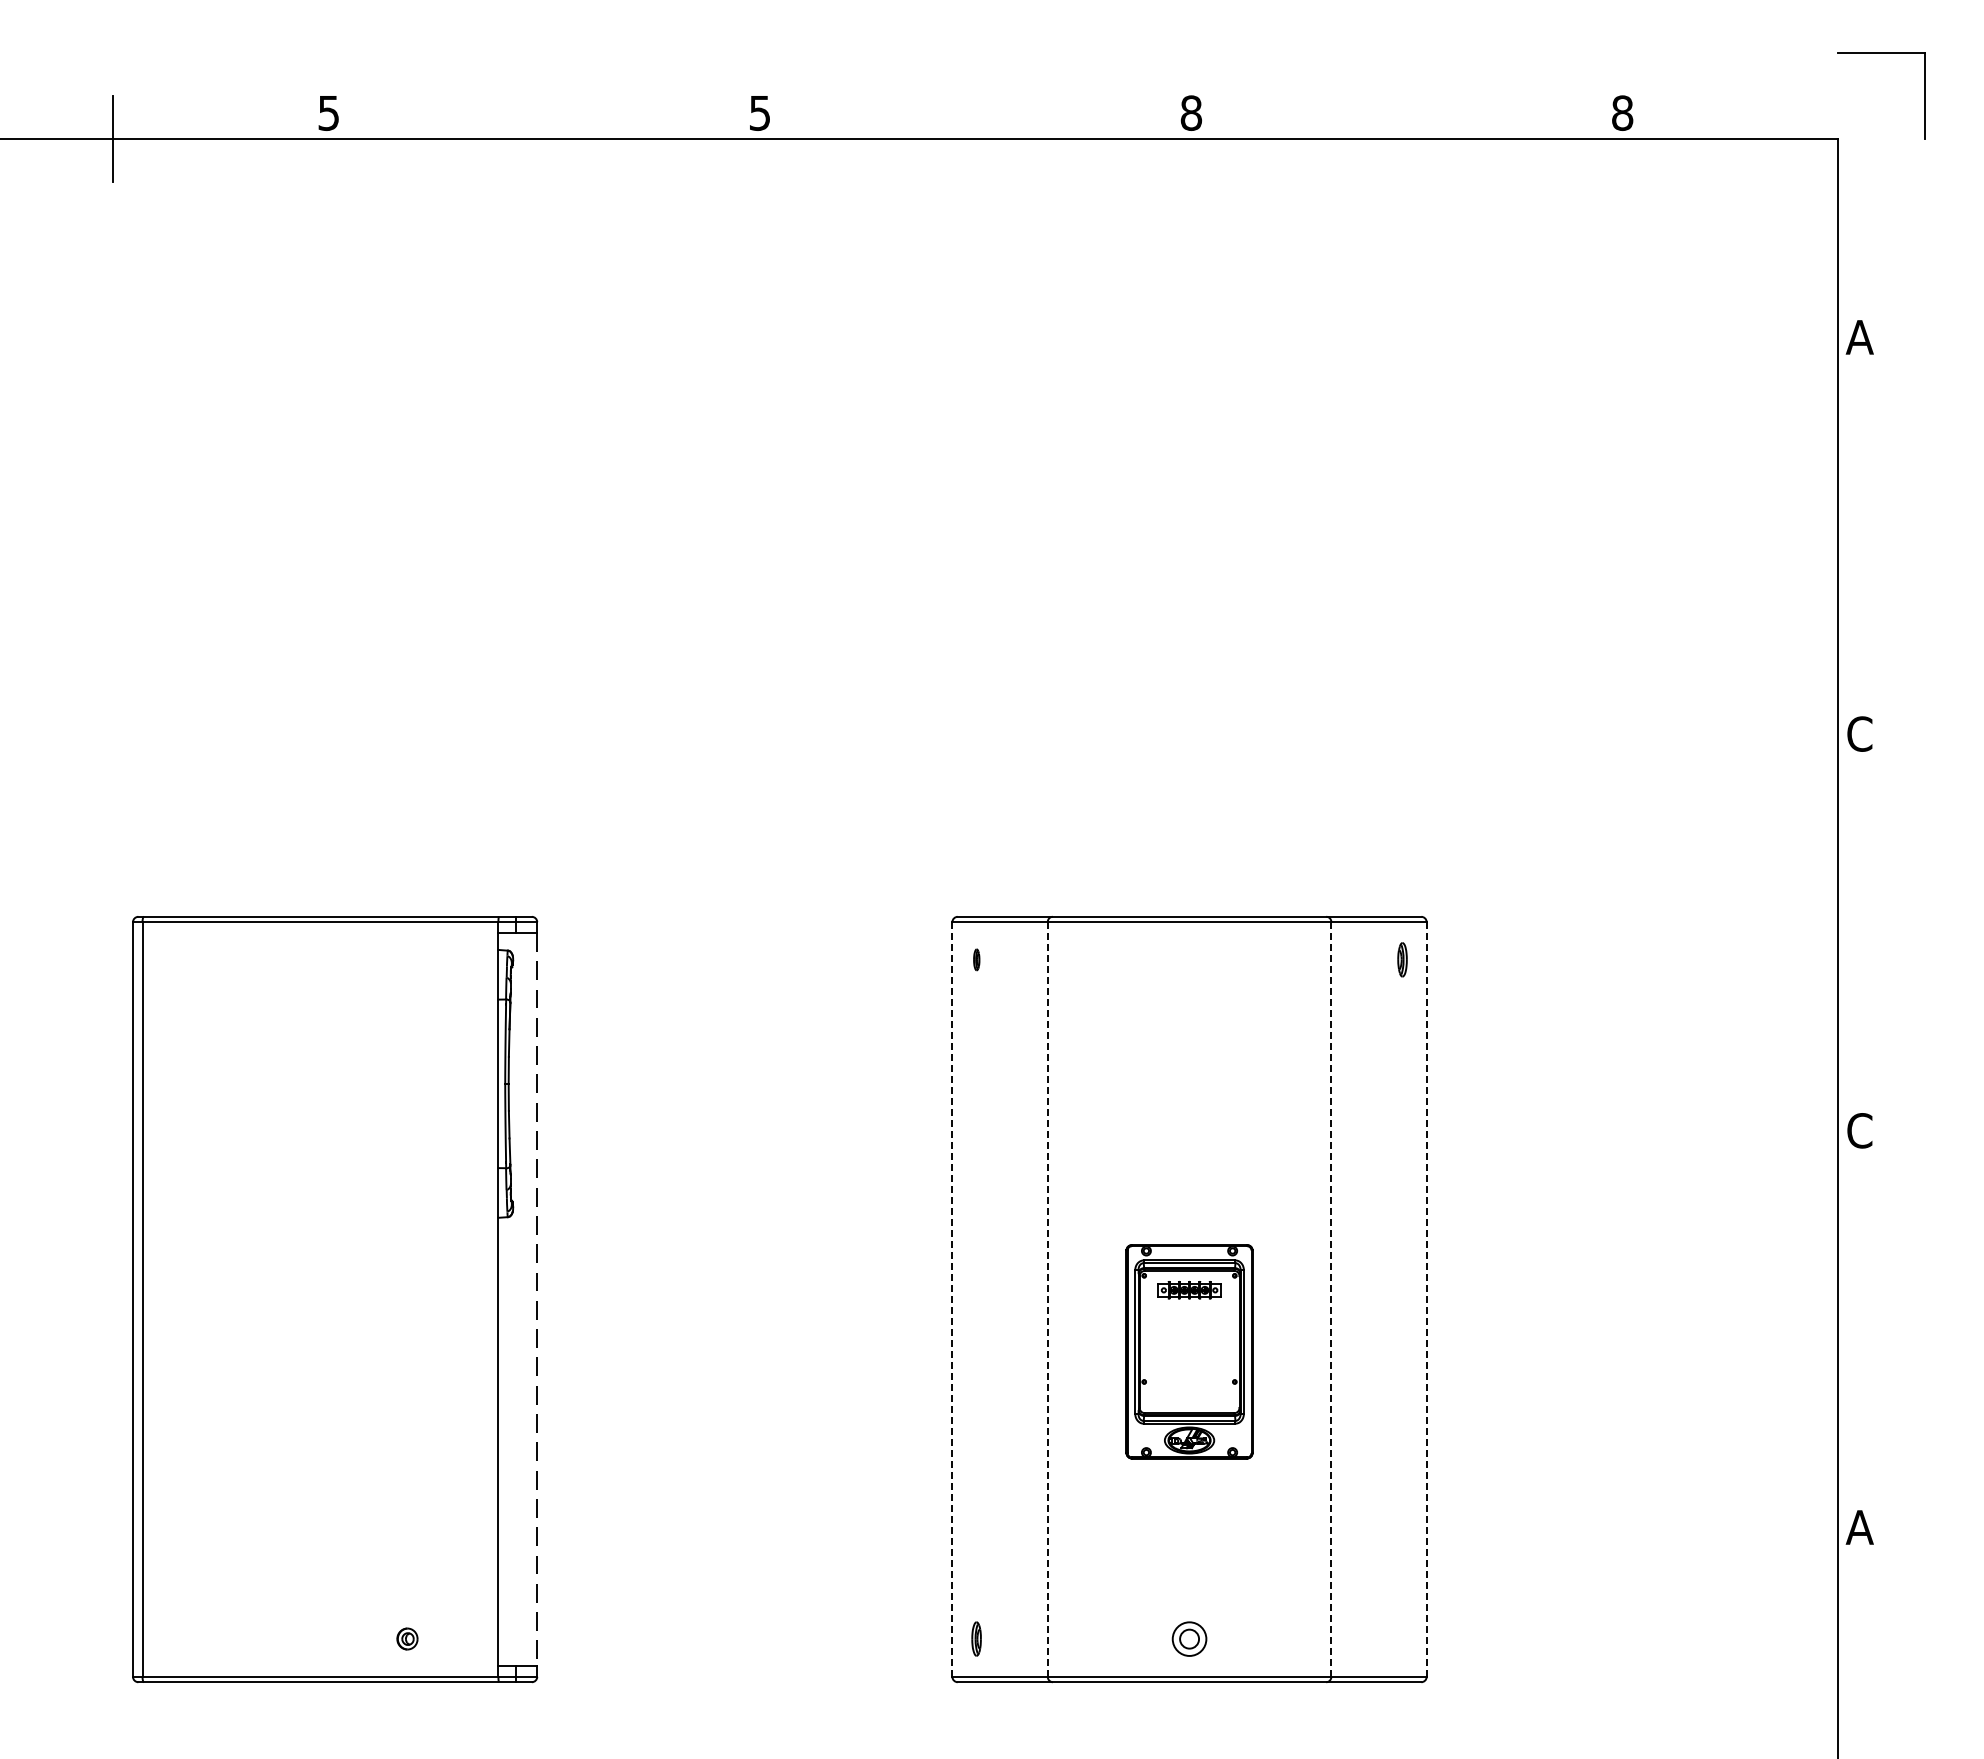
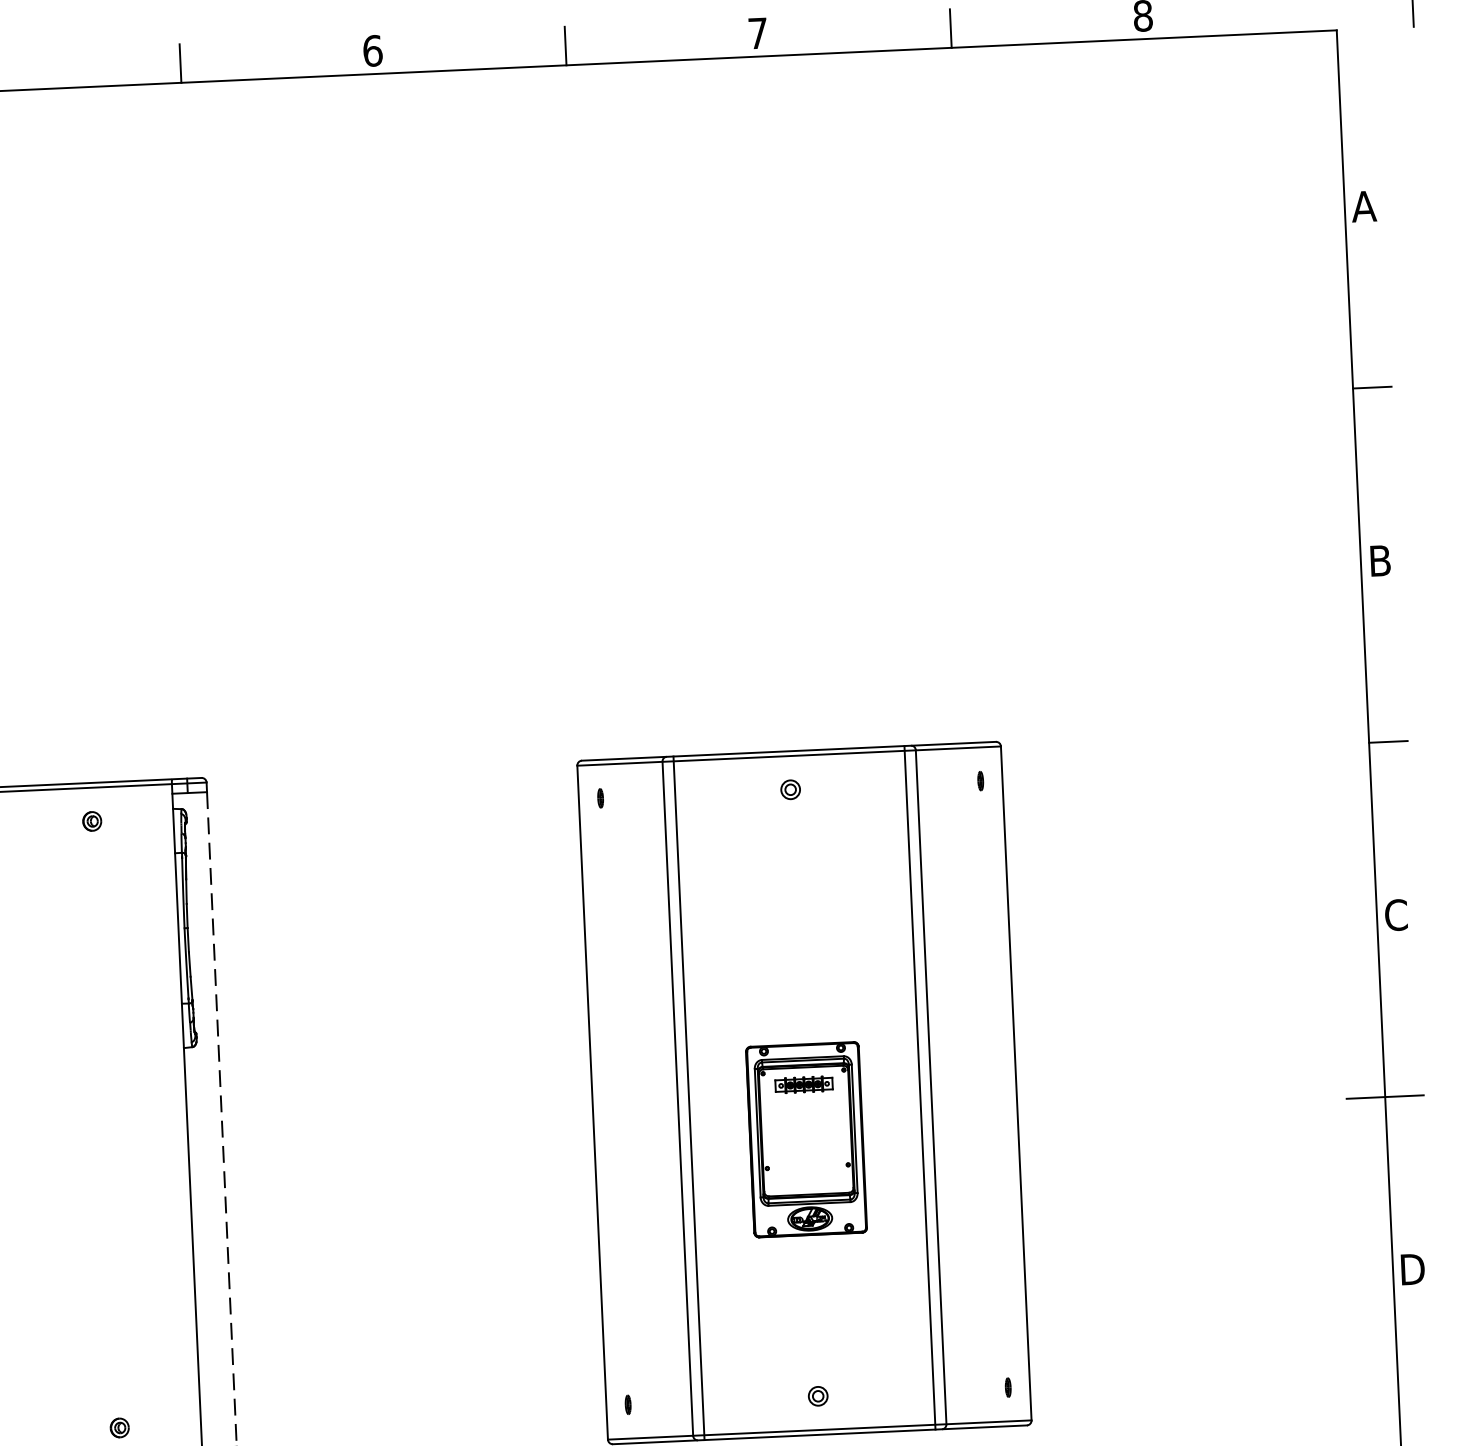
text: (759, 112) -> (372, 50), 5 -> 6
text: (1191, 112) -> (758, 32), 8 -> 7
line: (544, 117) -> (180, 63), added
line: (975, 117) -> (565, 46), added
line: (1407, 117) -> (951, 28), added
line: (1859, 540) -> (1371, 388), added
text: (1859, 733) -> (1379, 560), C -> B
line: (1859, 936) -> (1388, 741), added
part: (407, 959) -> (92, 821), added
part: (1189, 959) -> (790, 789), added
part: (1401, 959) -> (979, 780), size x0.62
line: (952, 1299) -> (592, 1102), dashed -> solid
line: (1060, 1299) -> (689, 1098), added
line: (1318, 1299) -> (919, 1087), added
line: (1331, 1299) -> (931, 1087), dashed -> solid
line: (1047, 1300) -> (677, 1099), dashed -> solid
line: (1426, 1300) -> (1016, 1084), dashed -> solid
line: (1838, 1333) -> (1385, 1097), added
text: (1859, 1527) -> (1412, 1269), A -> D
part: (976, 1638) -> (627, 1404), size x0.62
part: (1189, 1638) -> (818, 1395), size x0.62
part: (1401, 1638) -> (1007, 1387), added

